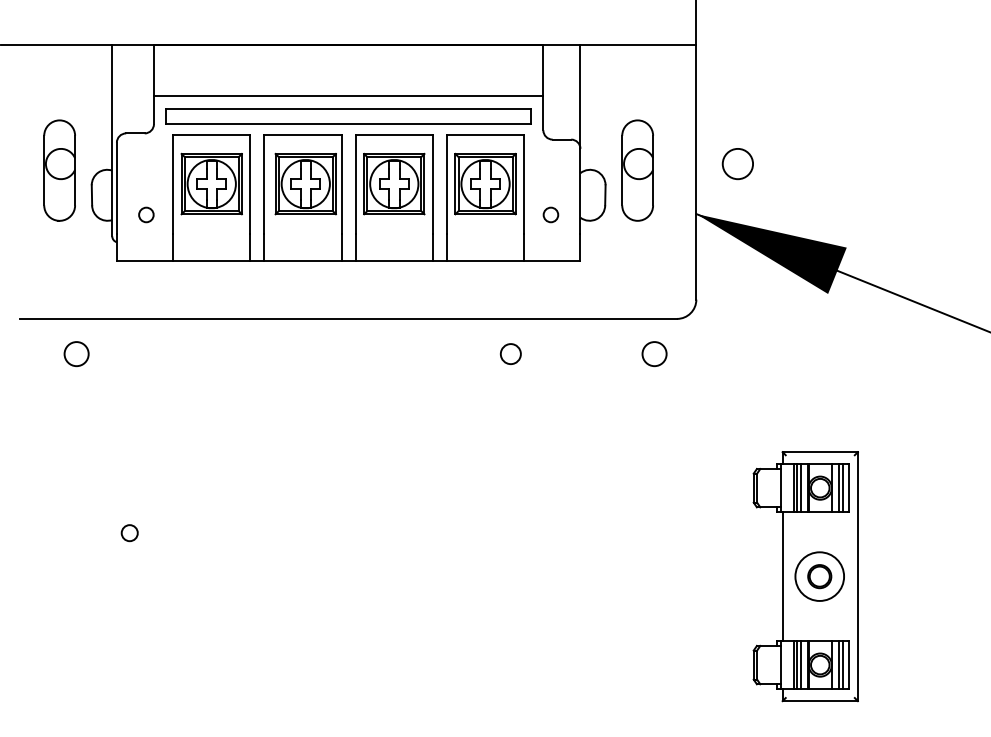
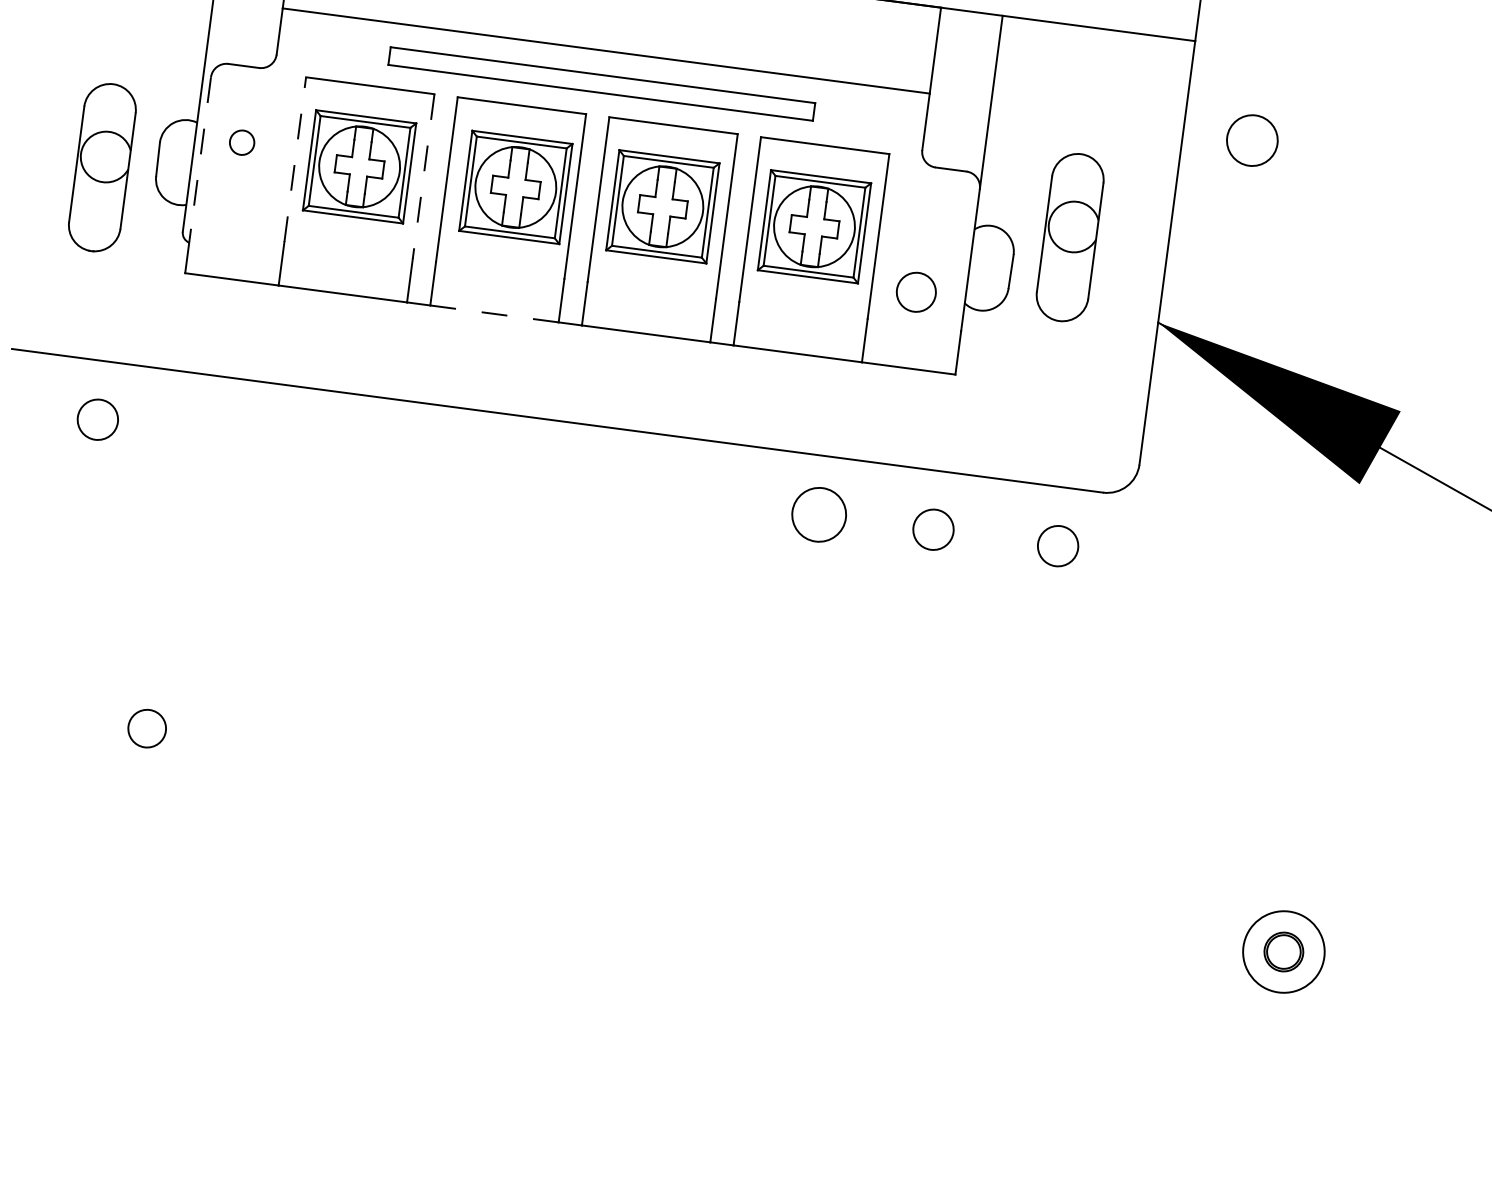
part: (348, 116) -> (601, 84), size x0.7
circle: (737, 164) -> (1251, 141), moved
part: (59, 170) -> (102, 167), moved
line: (173, 184) -> (295, 159), solid -> dashed
line: (250, 184) -> (423, 175), solid -> dashed
line: (116, 188) -> (200, 153), solid -> dashed
circle: (146, 214) -> (242, 141), moved
circle: (550, 214) -> (915, 291), size x1.6
line: (303, 260) -> (495, 313), solid -> dashed
circle: (510, 353) -> (818, 513), size x1.6
circle: (579, 354) -> (933, 530), added
circle: (129, 533) -> (146, 729), size x1.4
part: (805, 576) -> (1260, 948), removed

